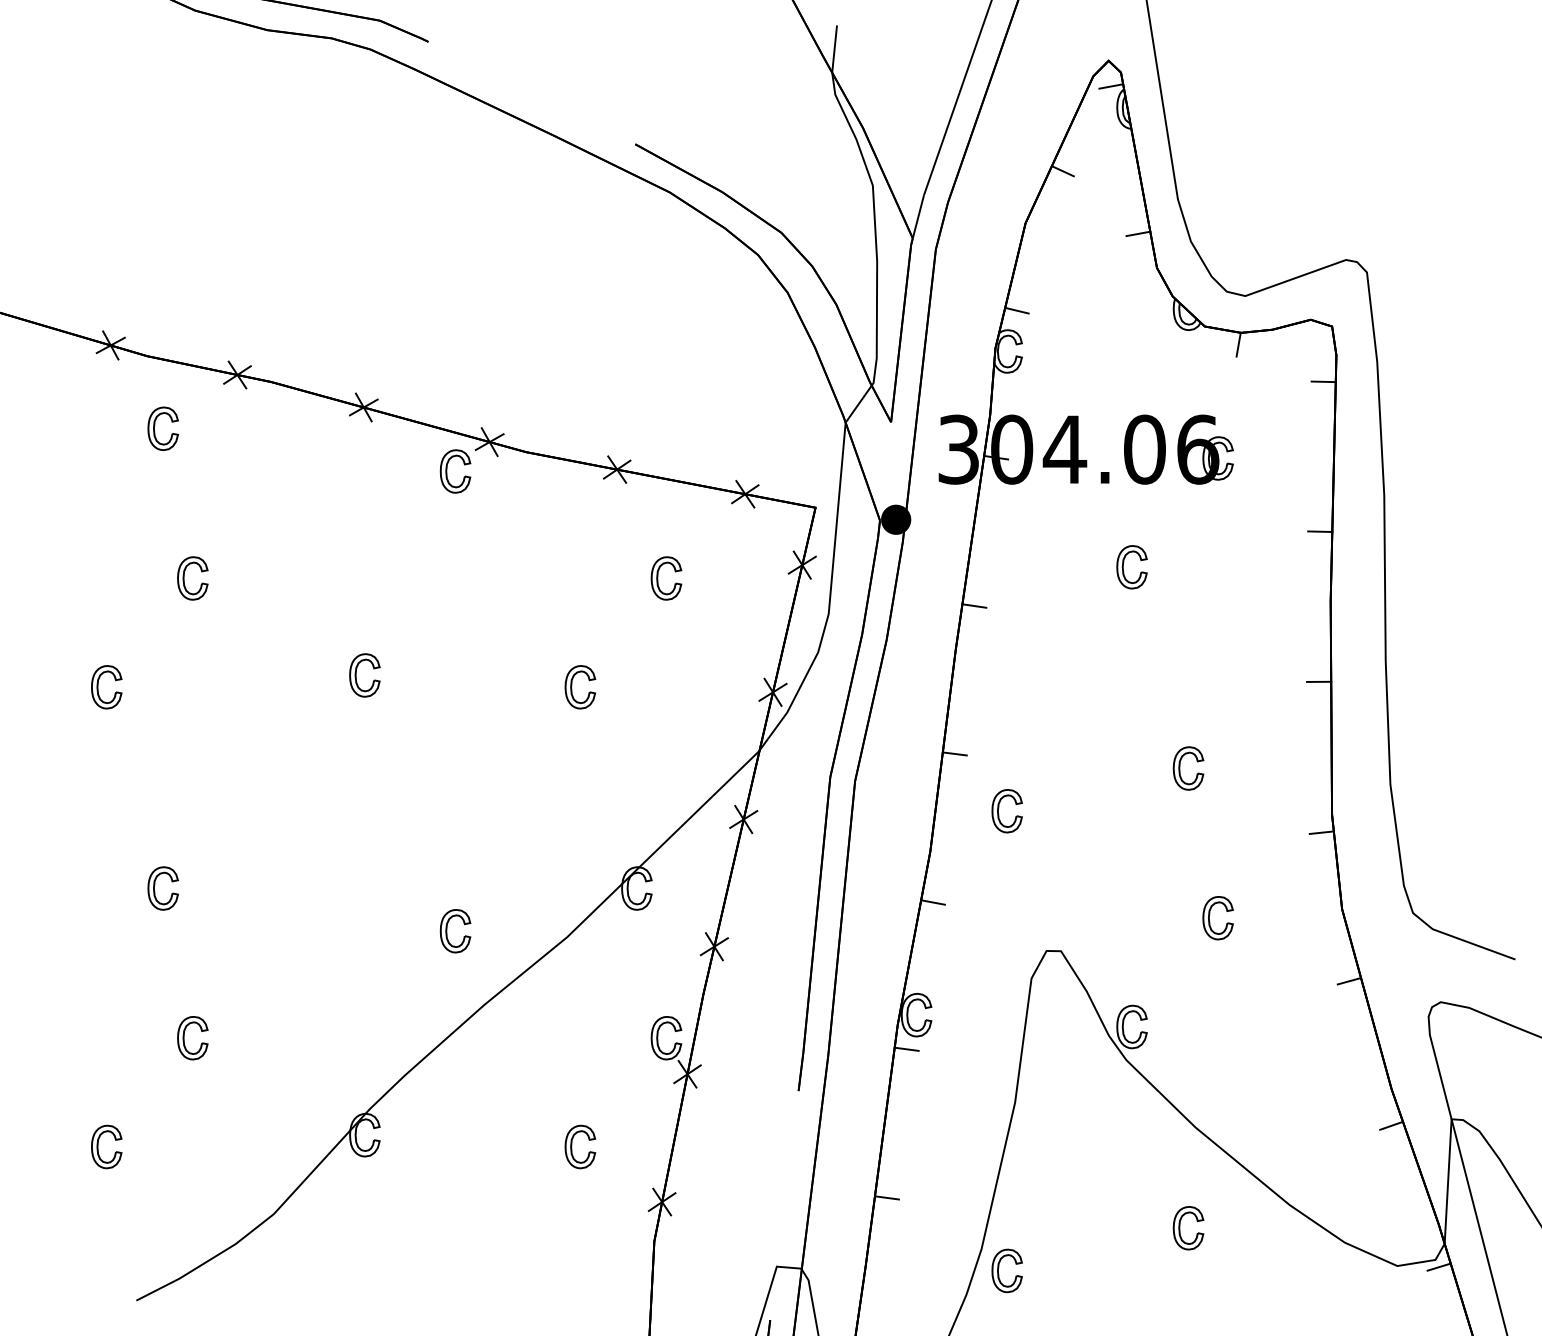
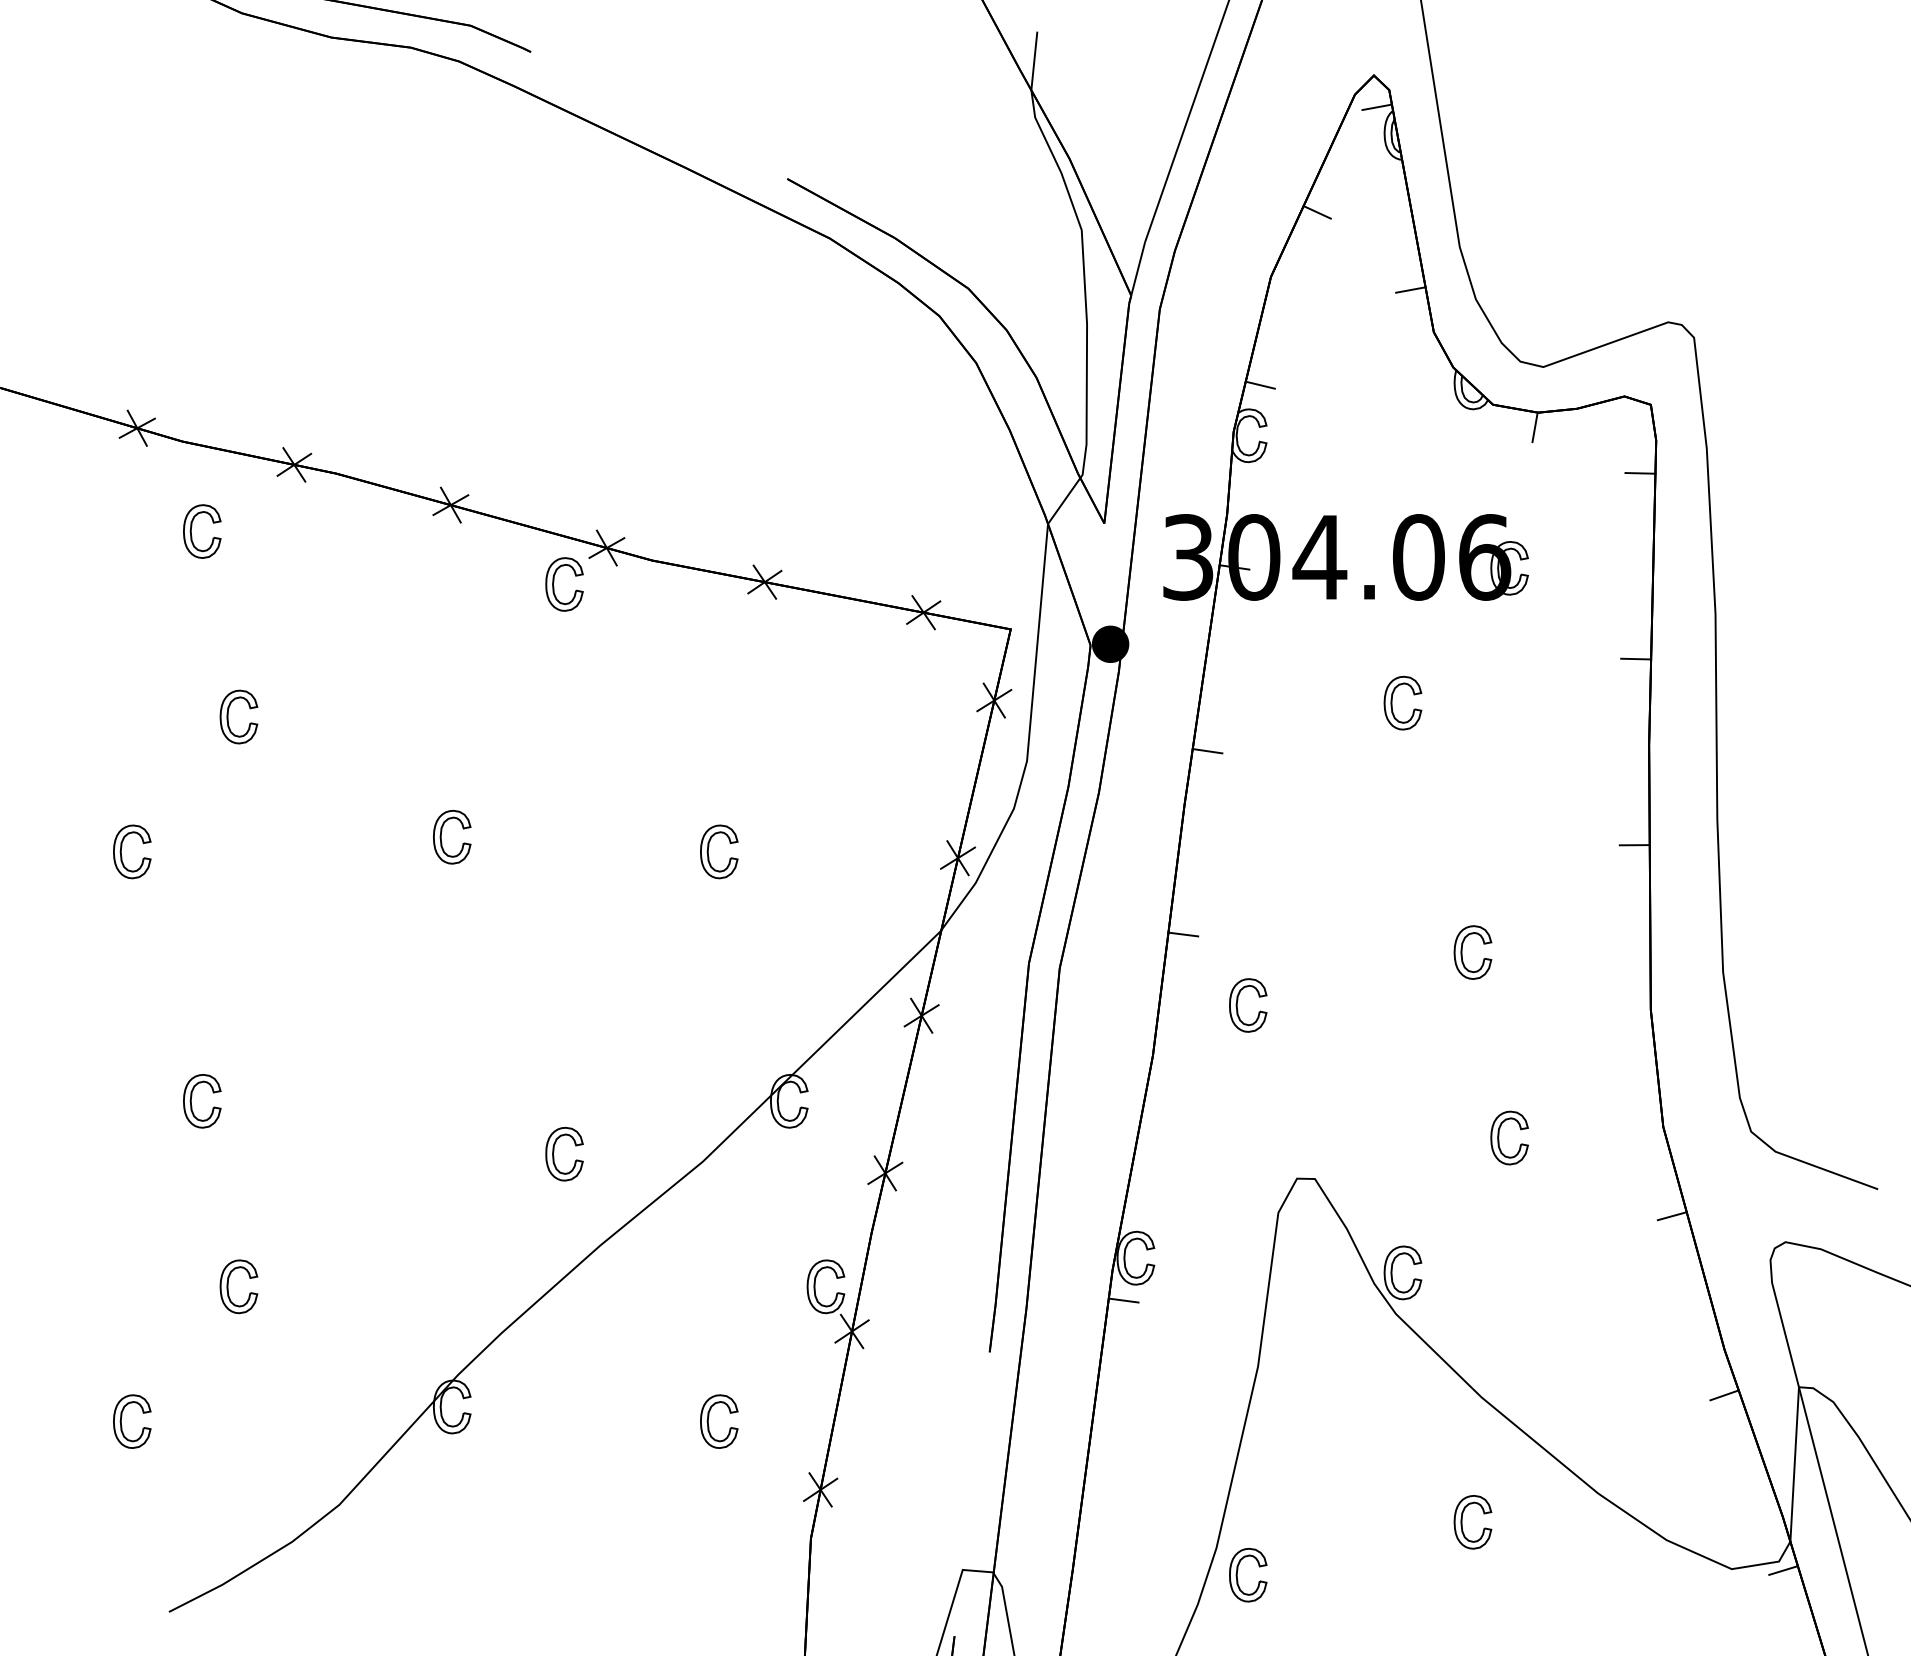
part: (658, 578) -> (816, 717), removed
line: (1321, 832) -> (1637, 1031), removed
line: (932, 902) -> (1155, 1118), removed
line: (886, 1197) -> (1098, 1484), removed

